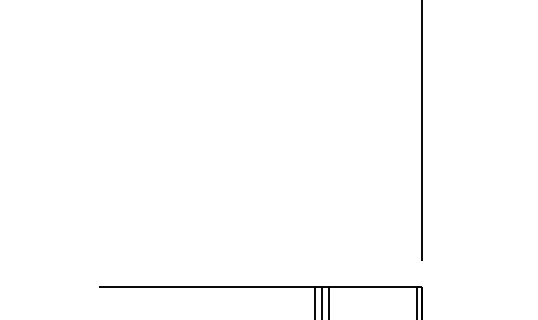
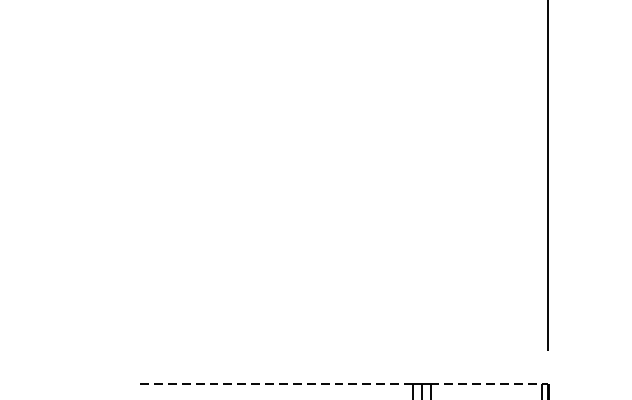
line: (206, 287) -> (276, 384), solid -> dashed
line: (375, 287) -> (489, 384), solid -> dashed

